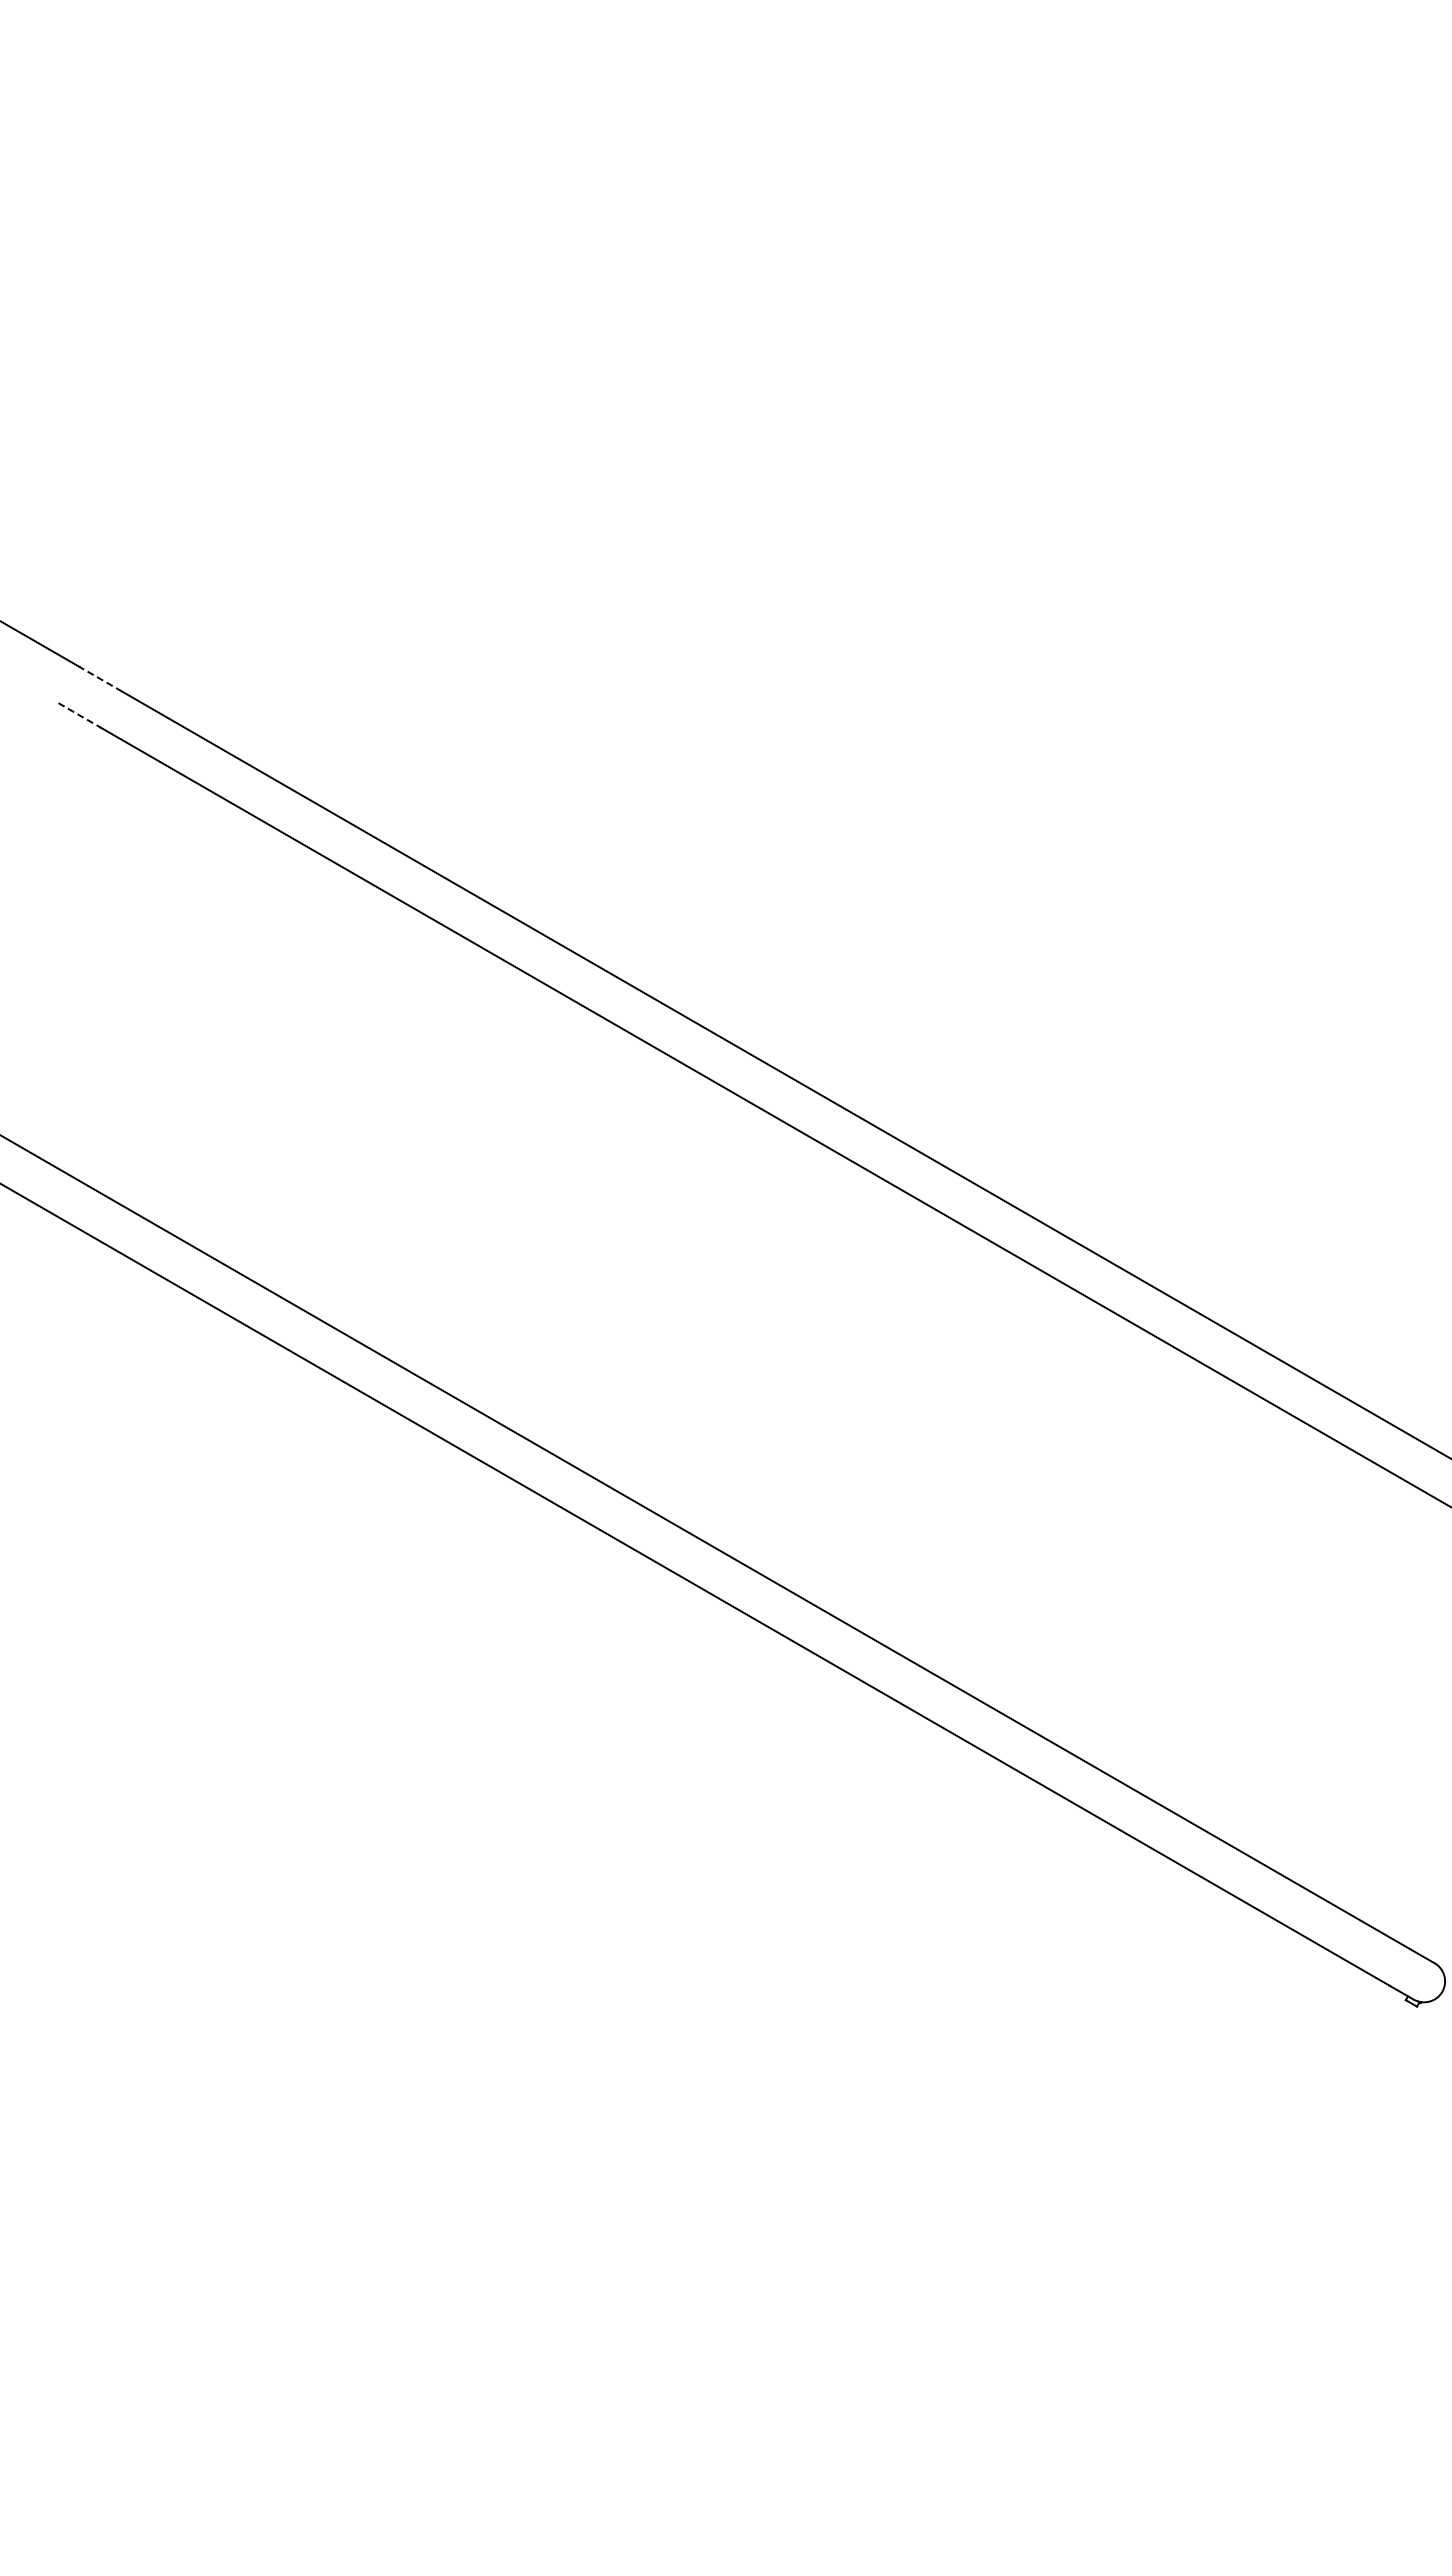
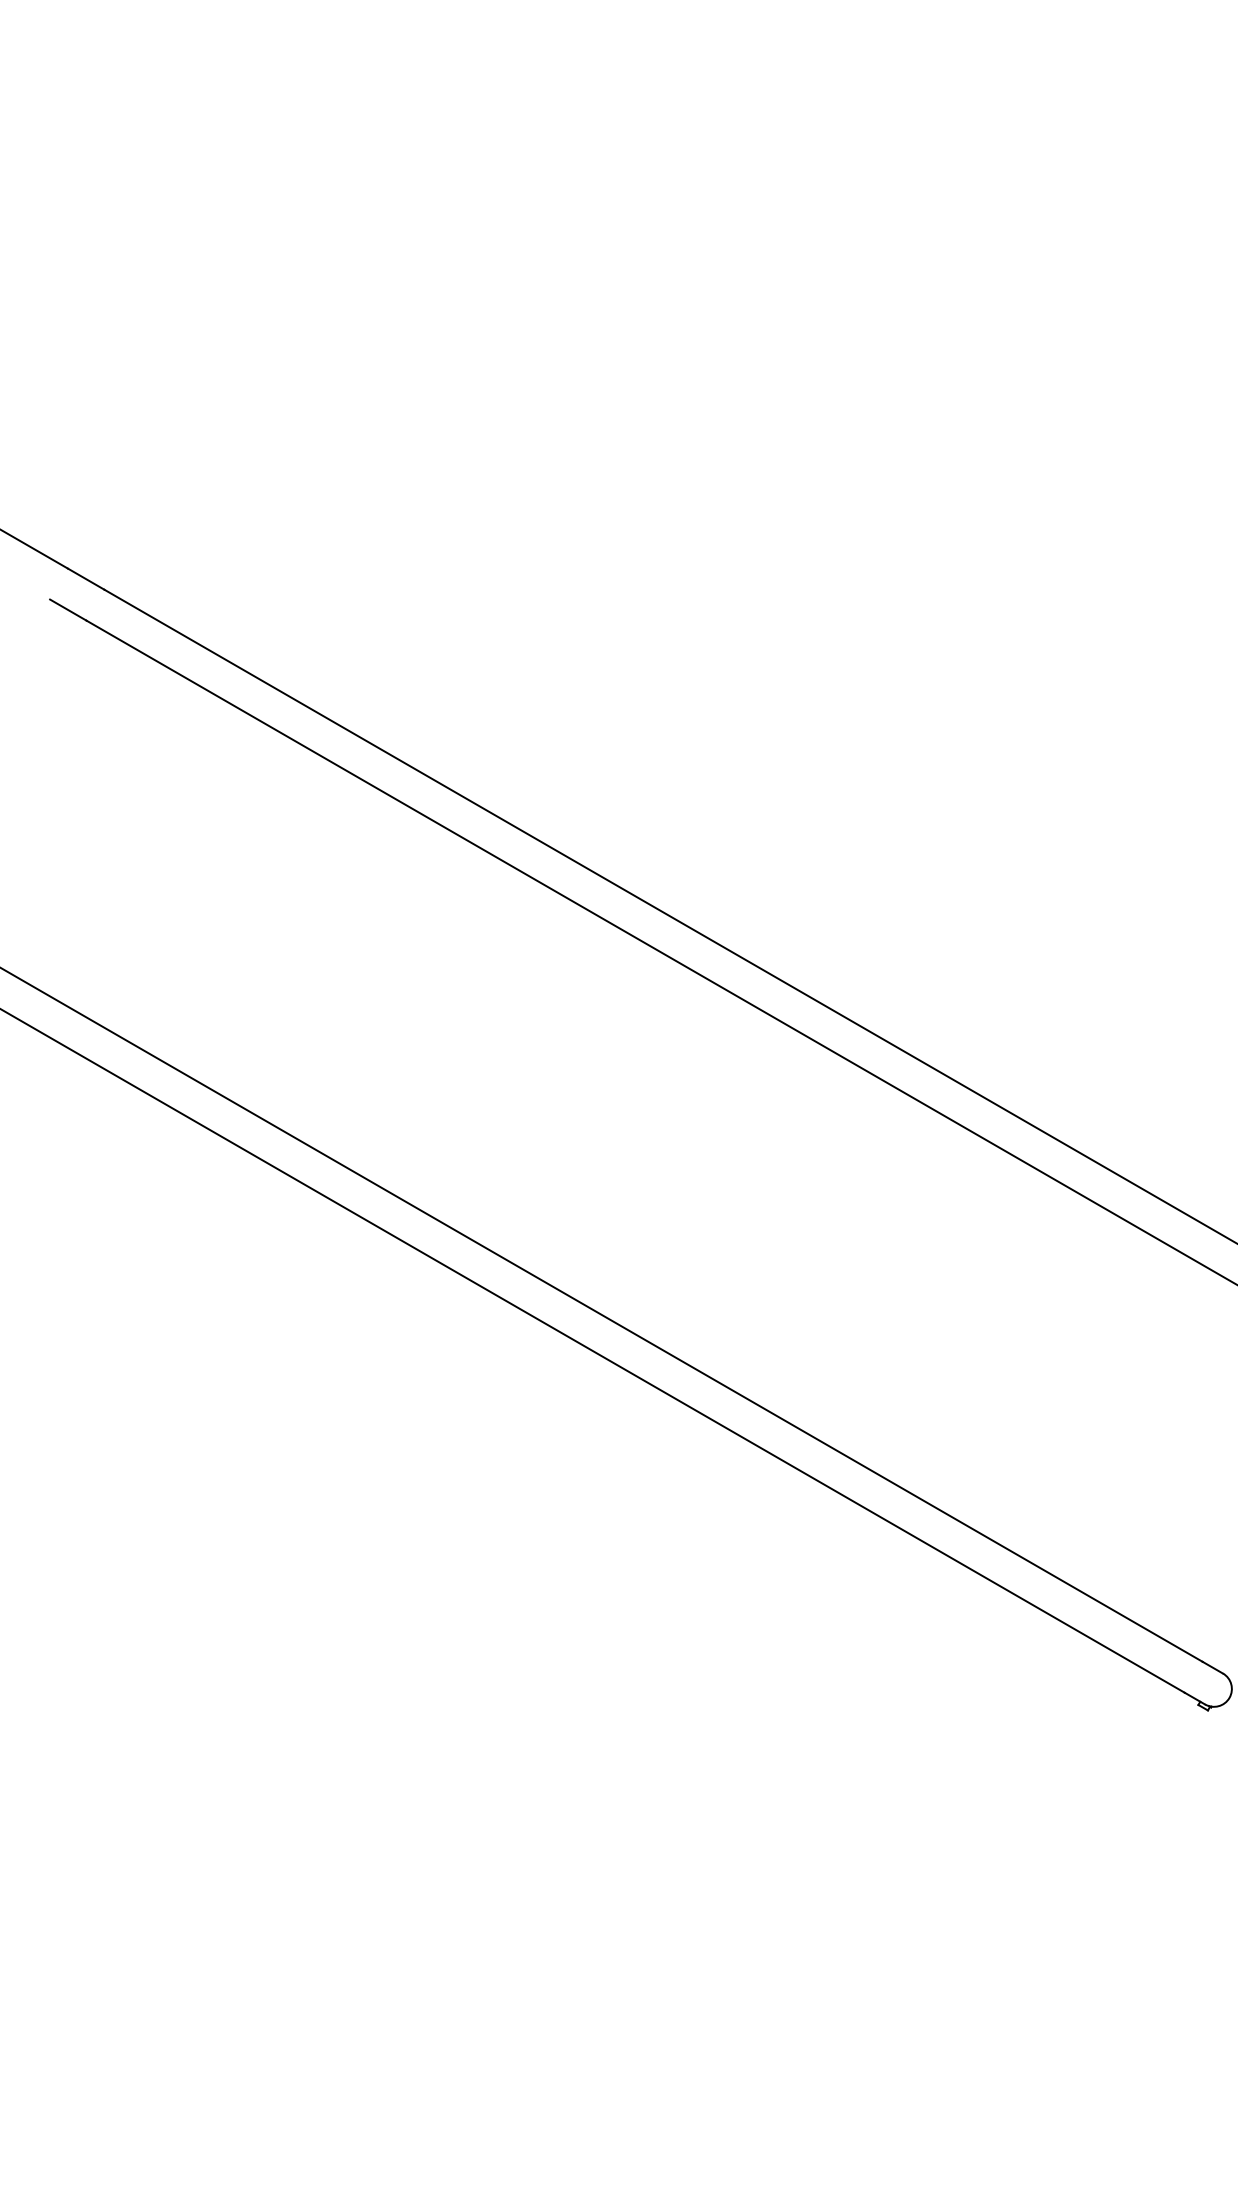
line: (100, 679) -> (85, 579), dashed -> solid
line: (79, 715) -> (67, 610), dashed -> solid

